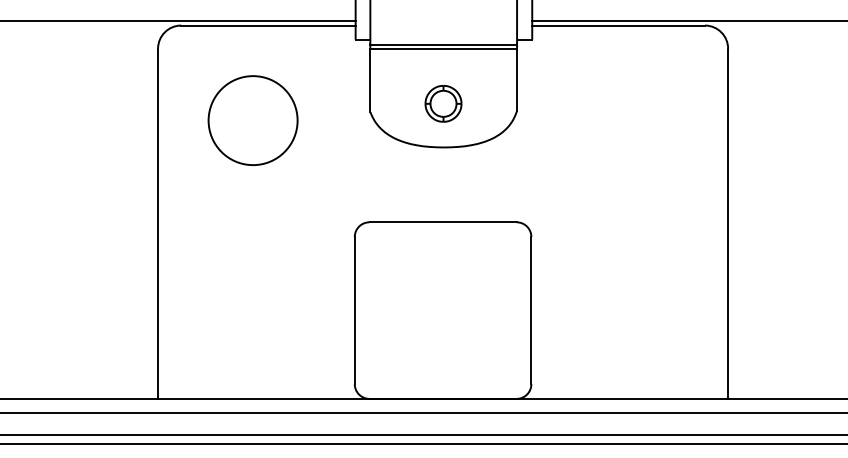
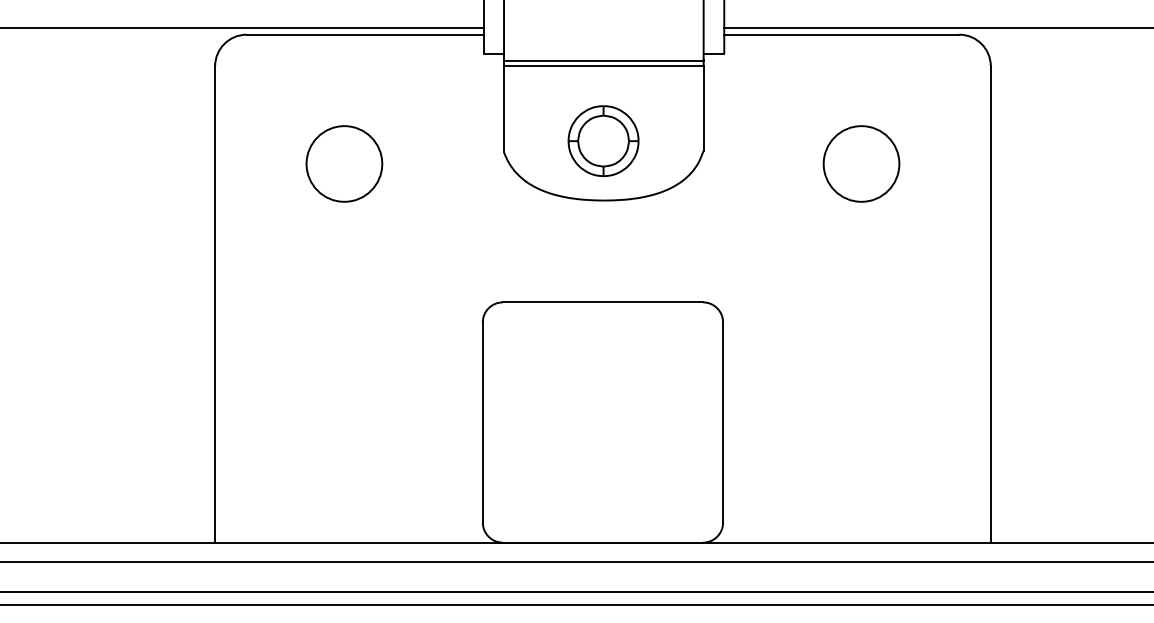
part: (443, 103) -> (603, 140), size x1.43
circle: (252, 120) -> (343, 163), size x0.62
circle: (632, 120) -> (860, 163), added

